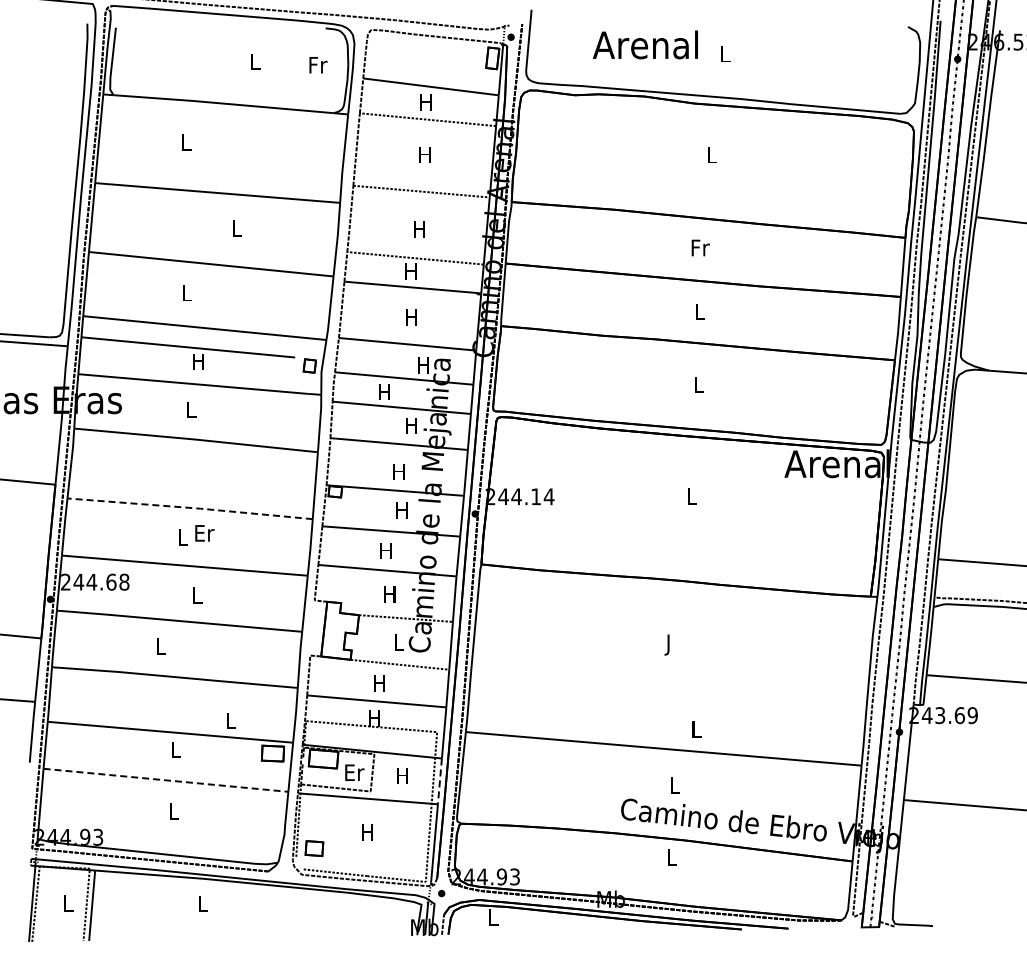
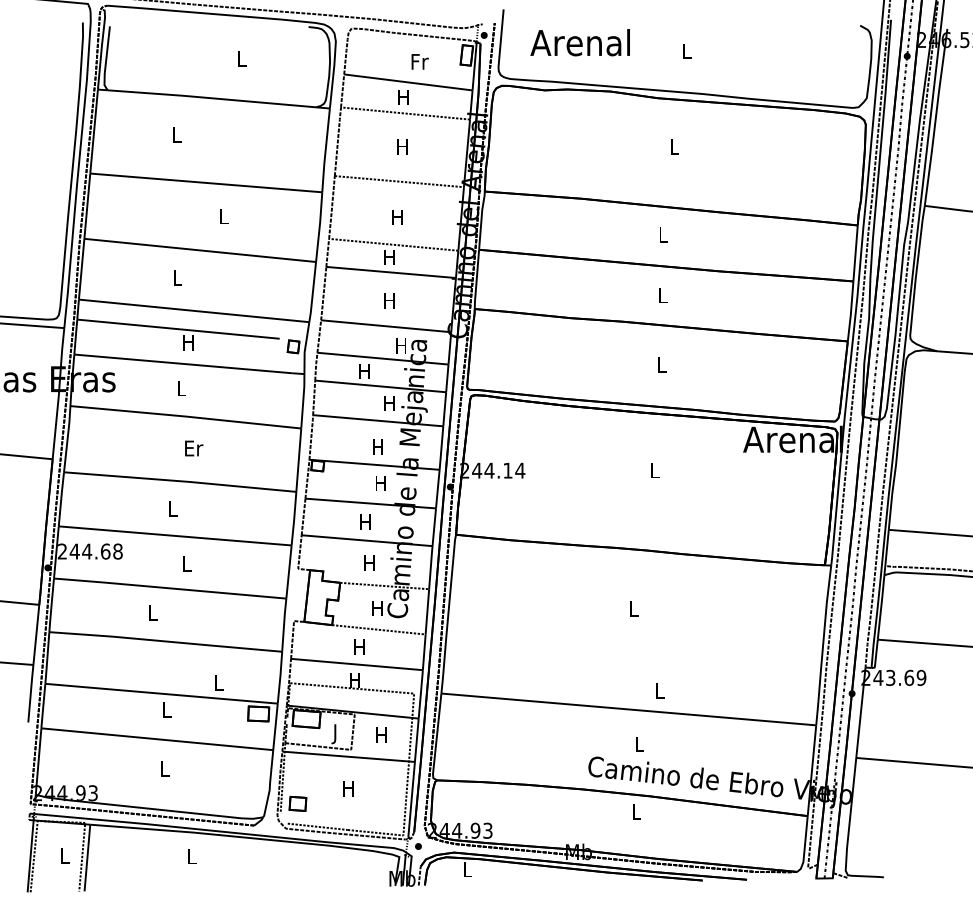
text: (644, 44) -> (579, 42), moved
text: (318, 65) -> (420, 62), moved
text: (700, 247) -> (663, 234), Fr -> L
line: (190, 507) -> (180, 480), dashed -> solid
text: (204, 533) -> (193, 448), moved
text: (398, 642) -> (377, 608), L -> H
text: (668, 644) -> (633, 610), J -> L
text: (354, 774) -> (335, 733), Er -> J
line: (165, 780) -> (156, 739), dashed -> solid
line: (439, 781) -> (416, 740), dashed -> solid

